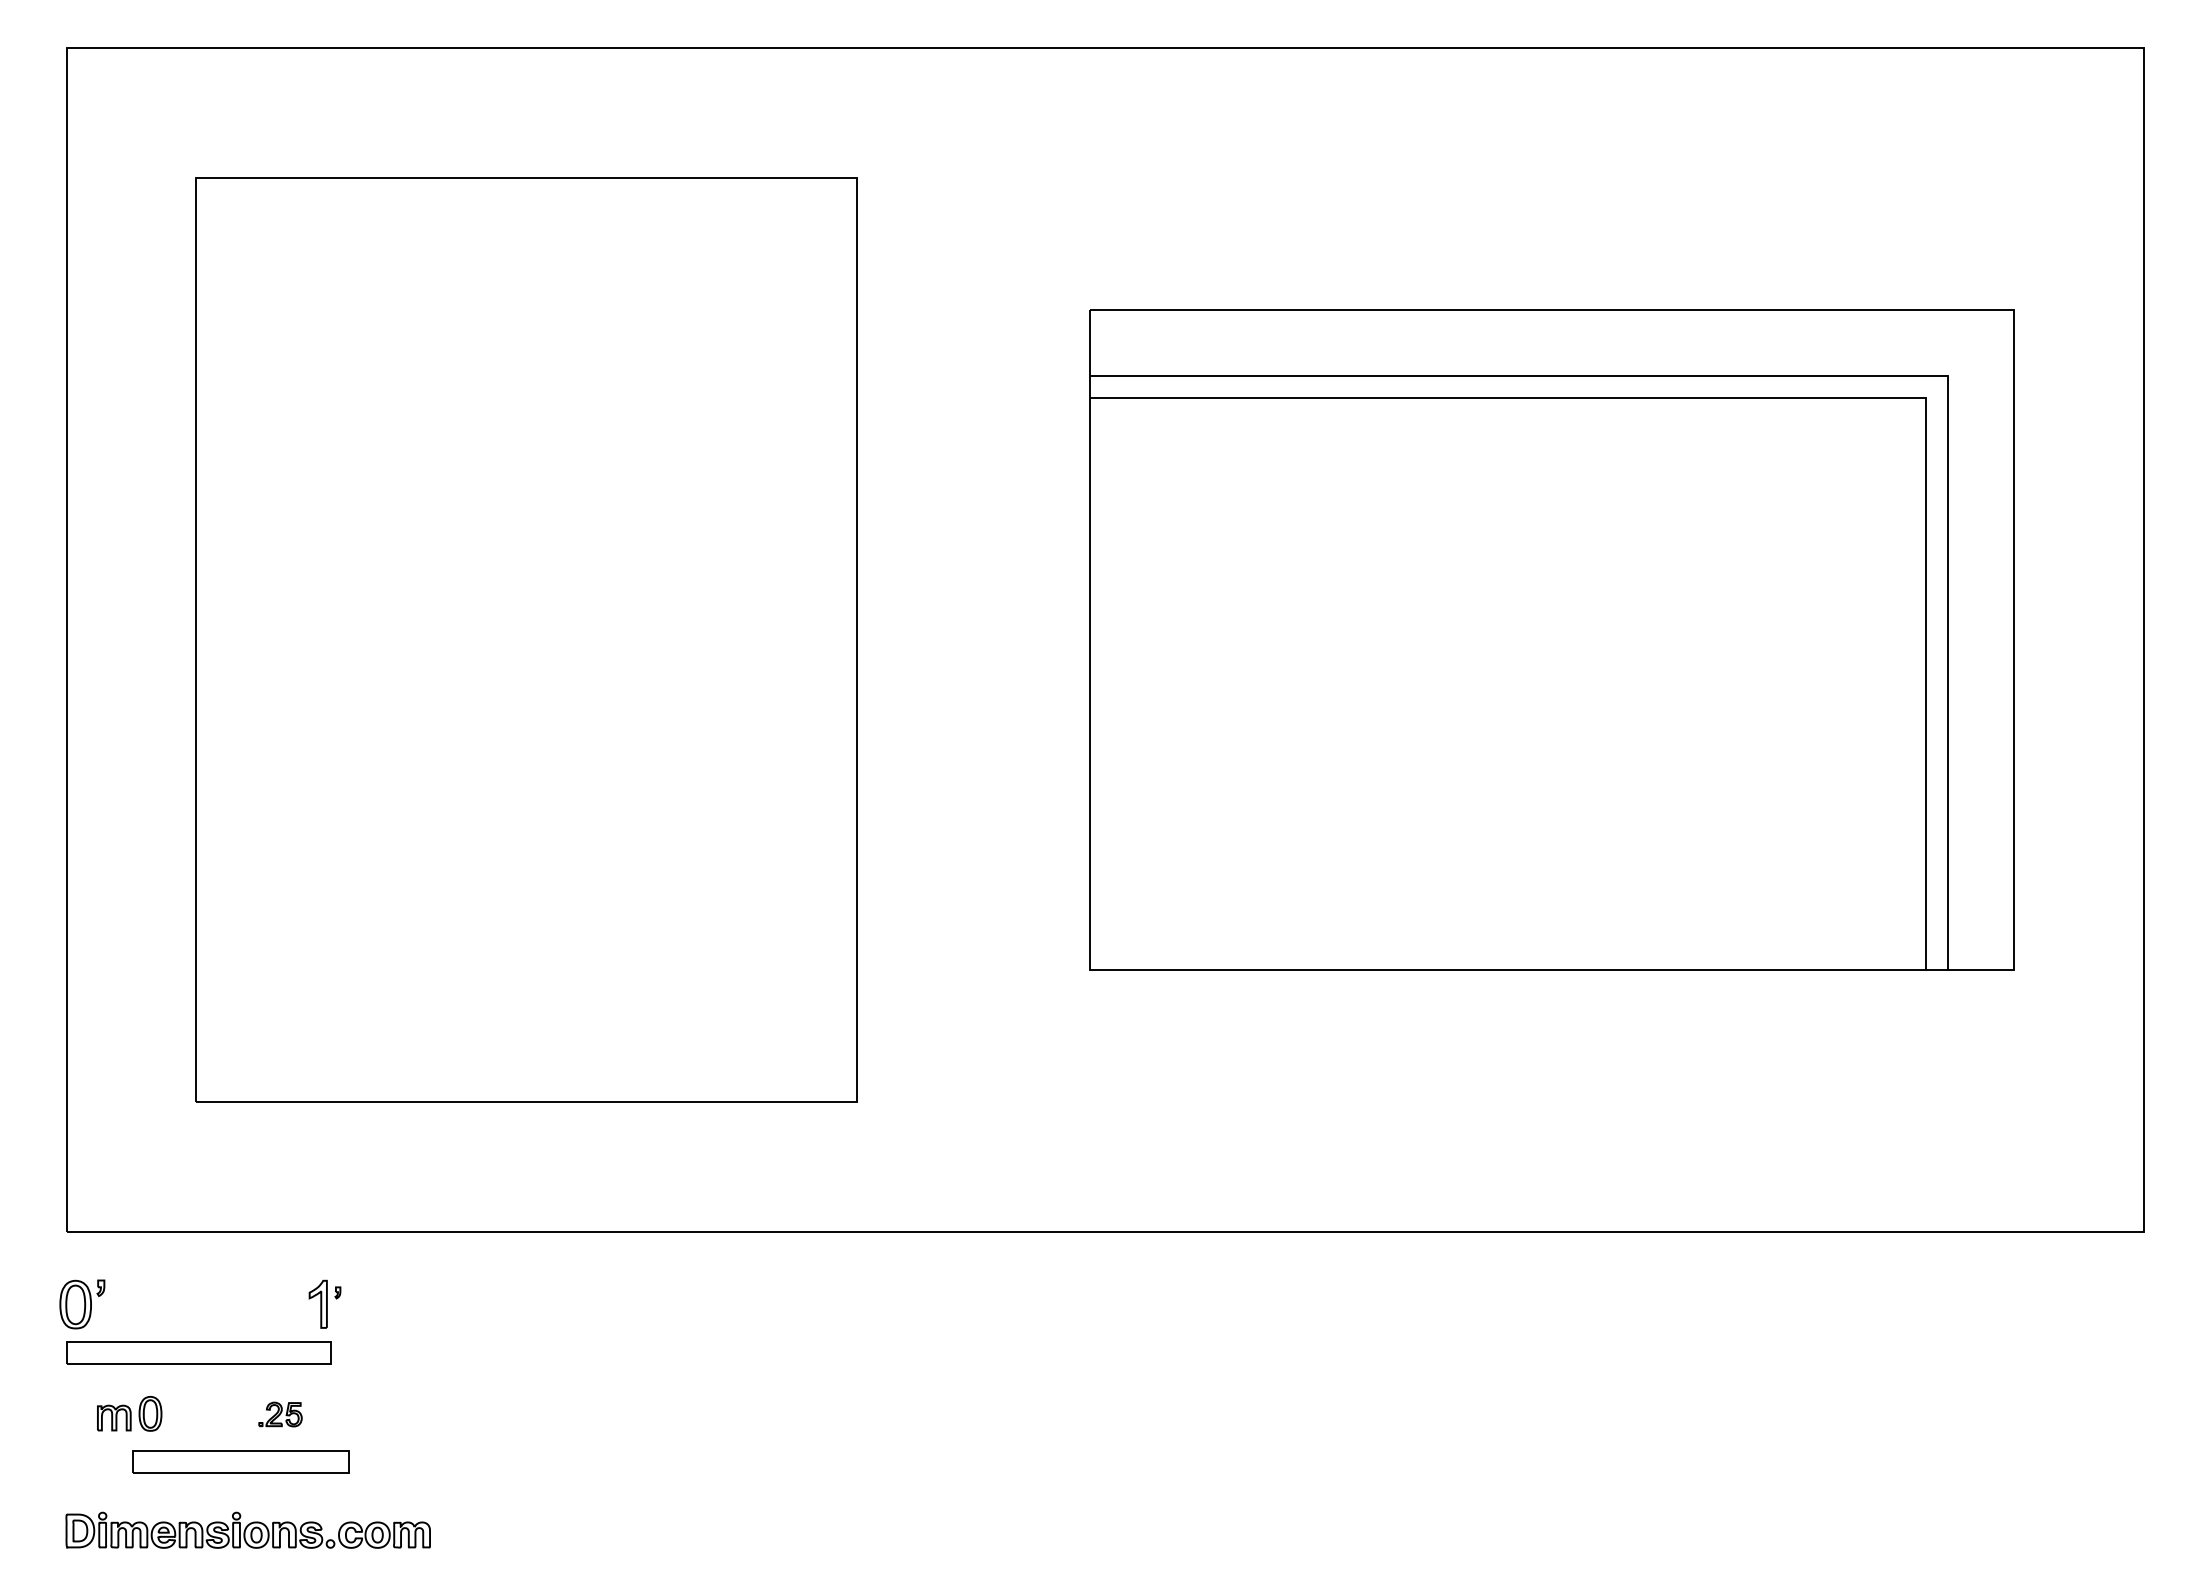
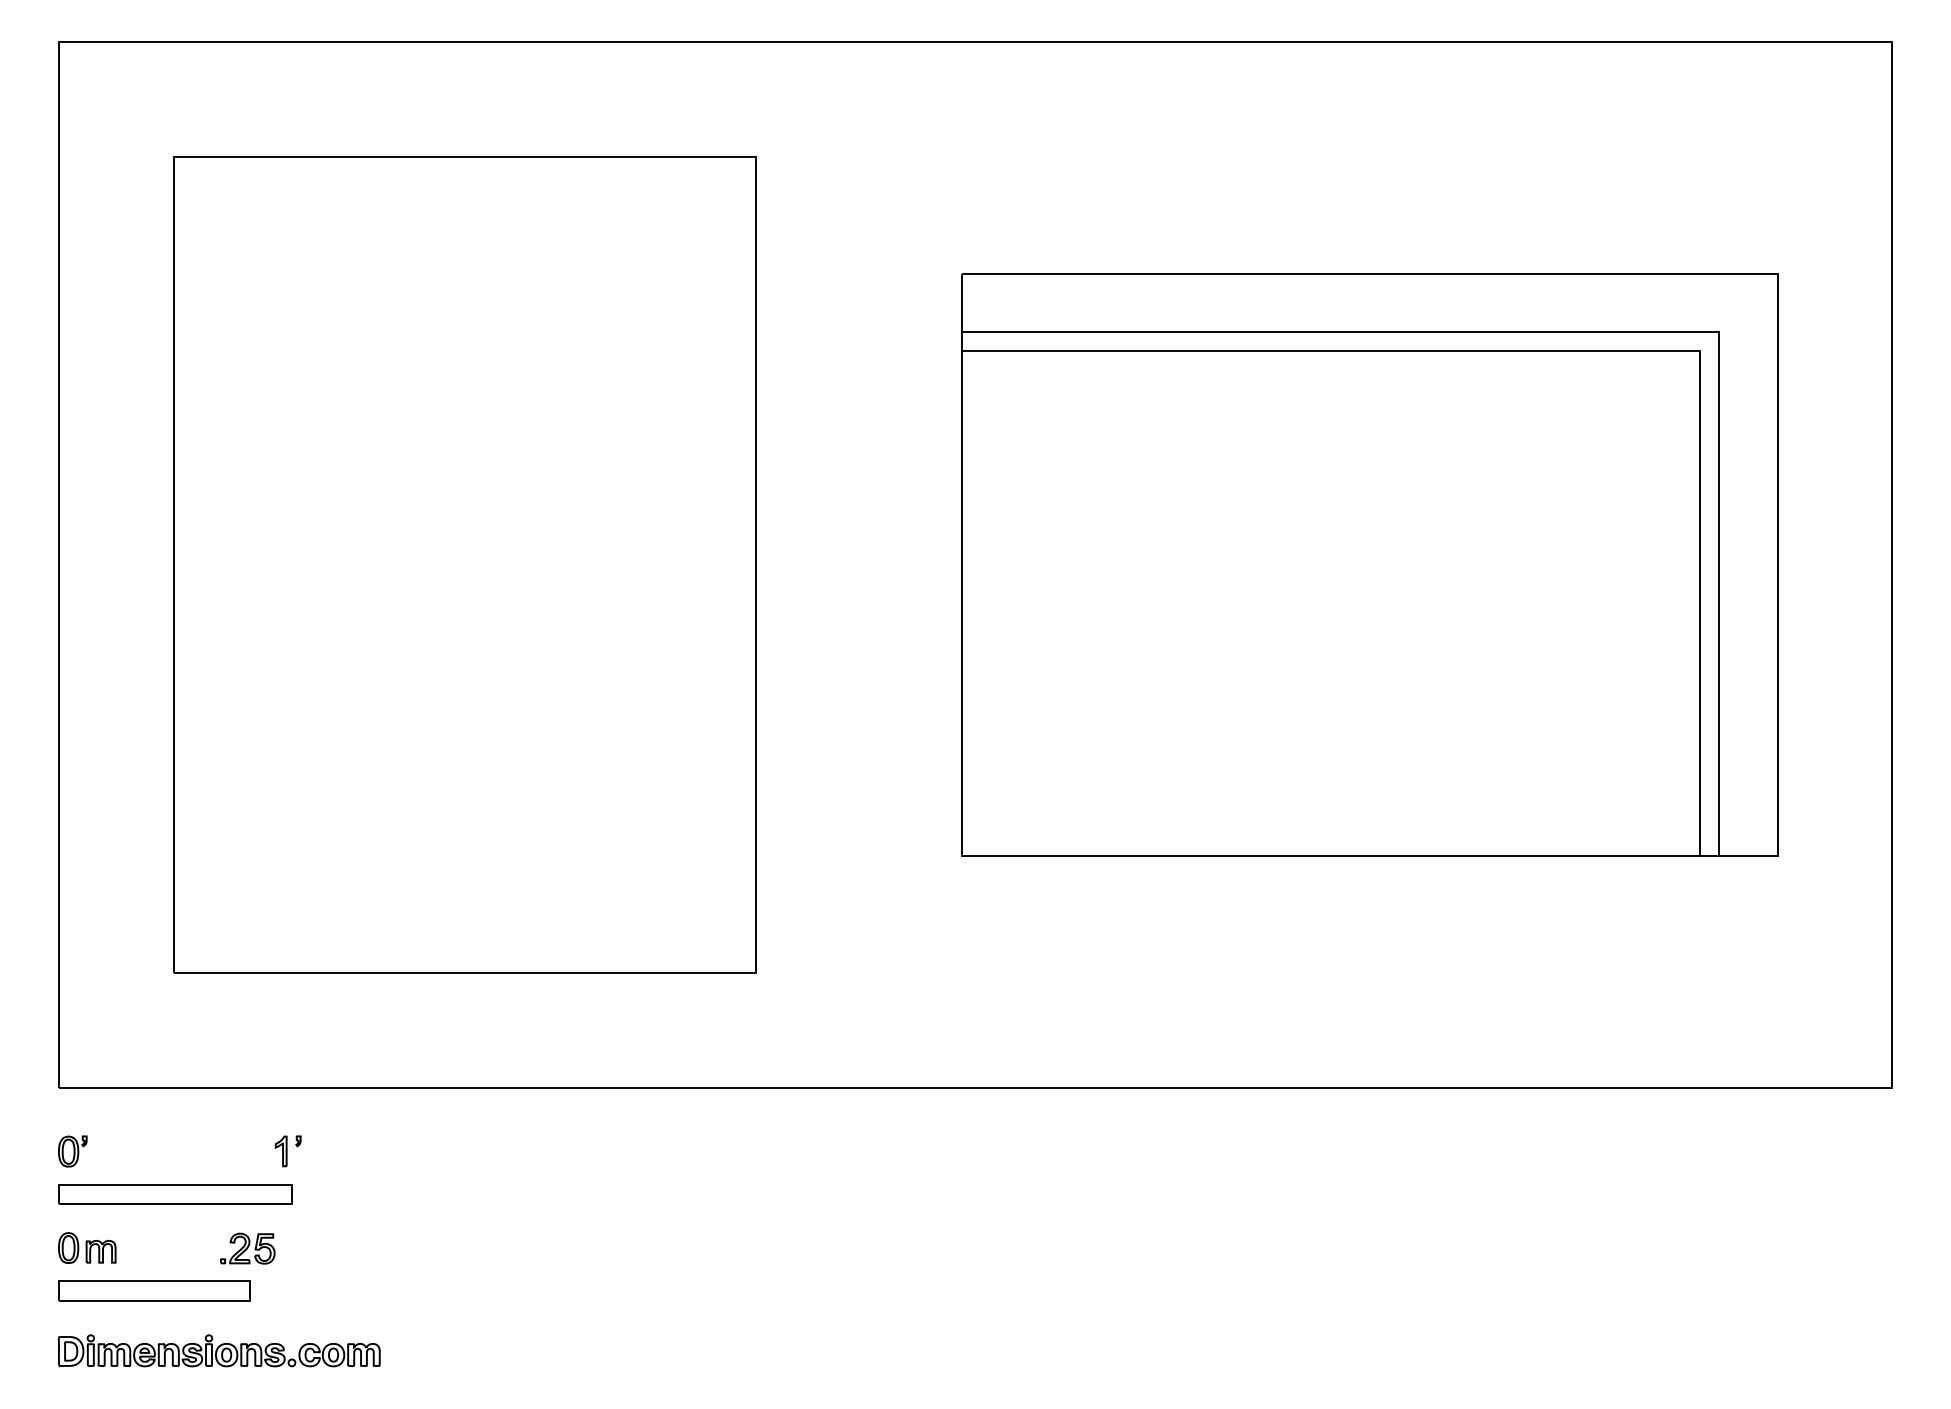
part: (81, 1304) -> (72, 1151), size x0.71
part: (318, 1304) -> (281, 1151), size x0.71
part: (150, 1413) -> (68, 1247), moved
part: (280, 1414) -> (247, 1248), size x1.43
part: (240, 1461) -> (154, 1290), moved

